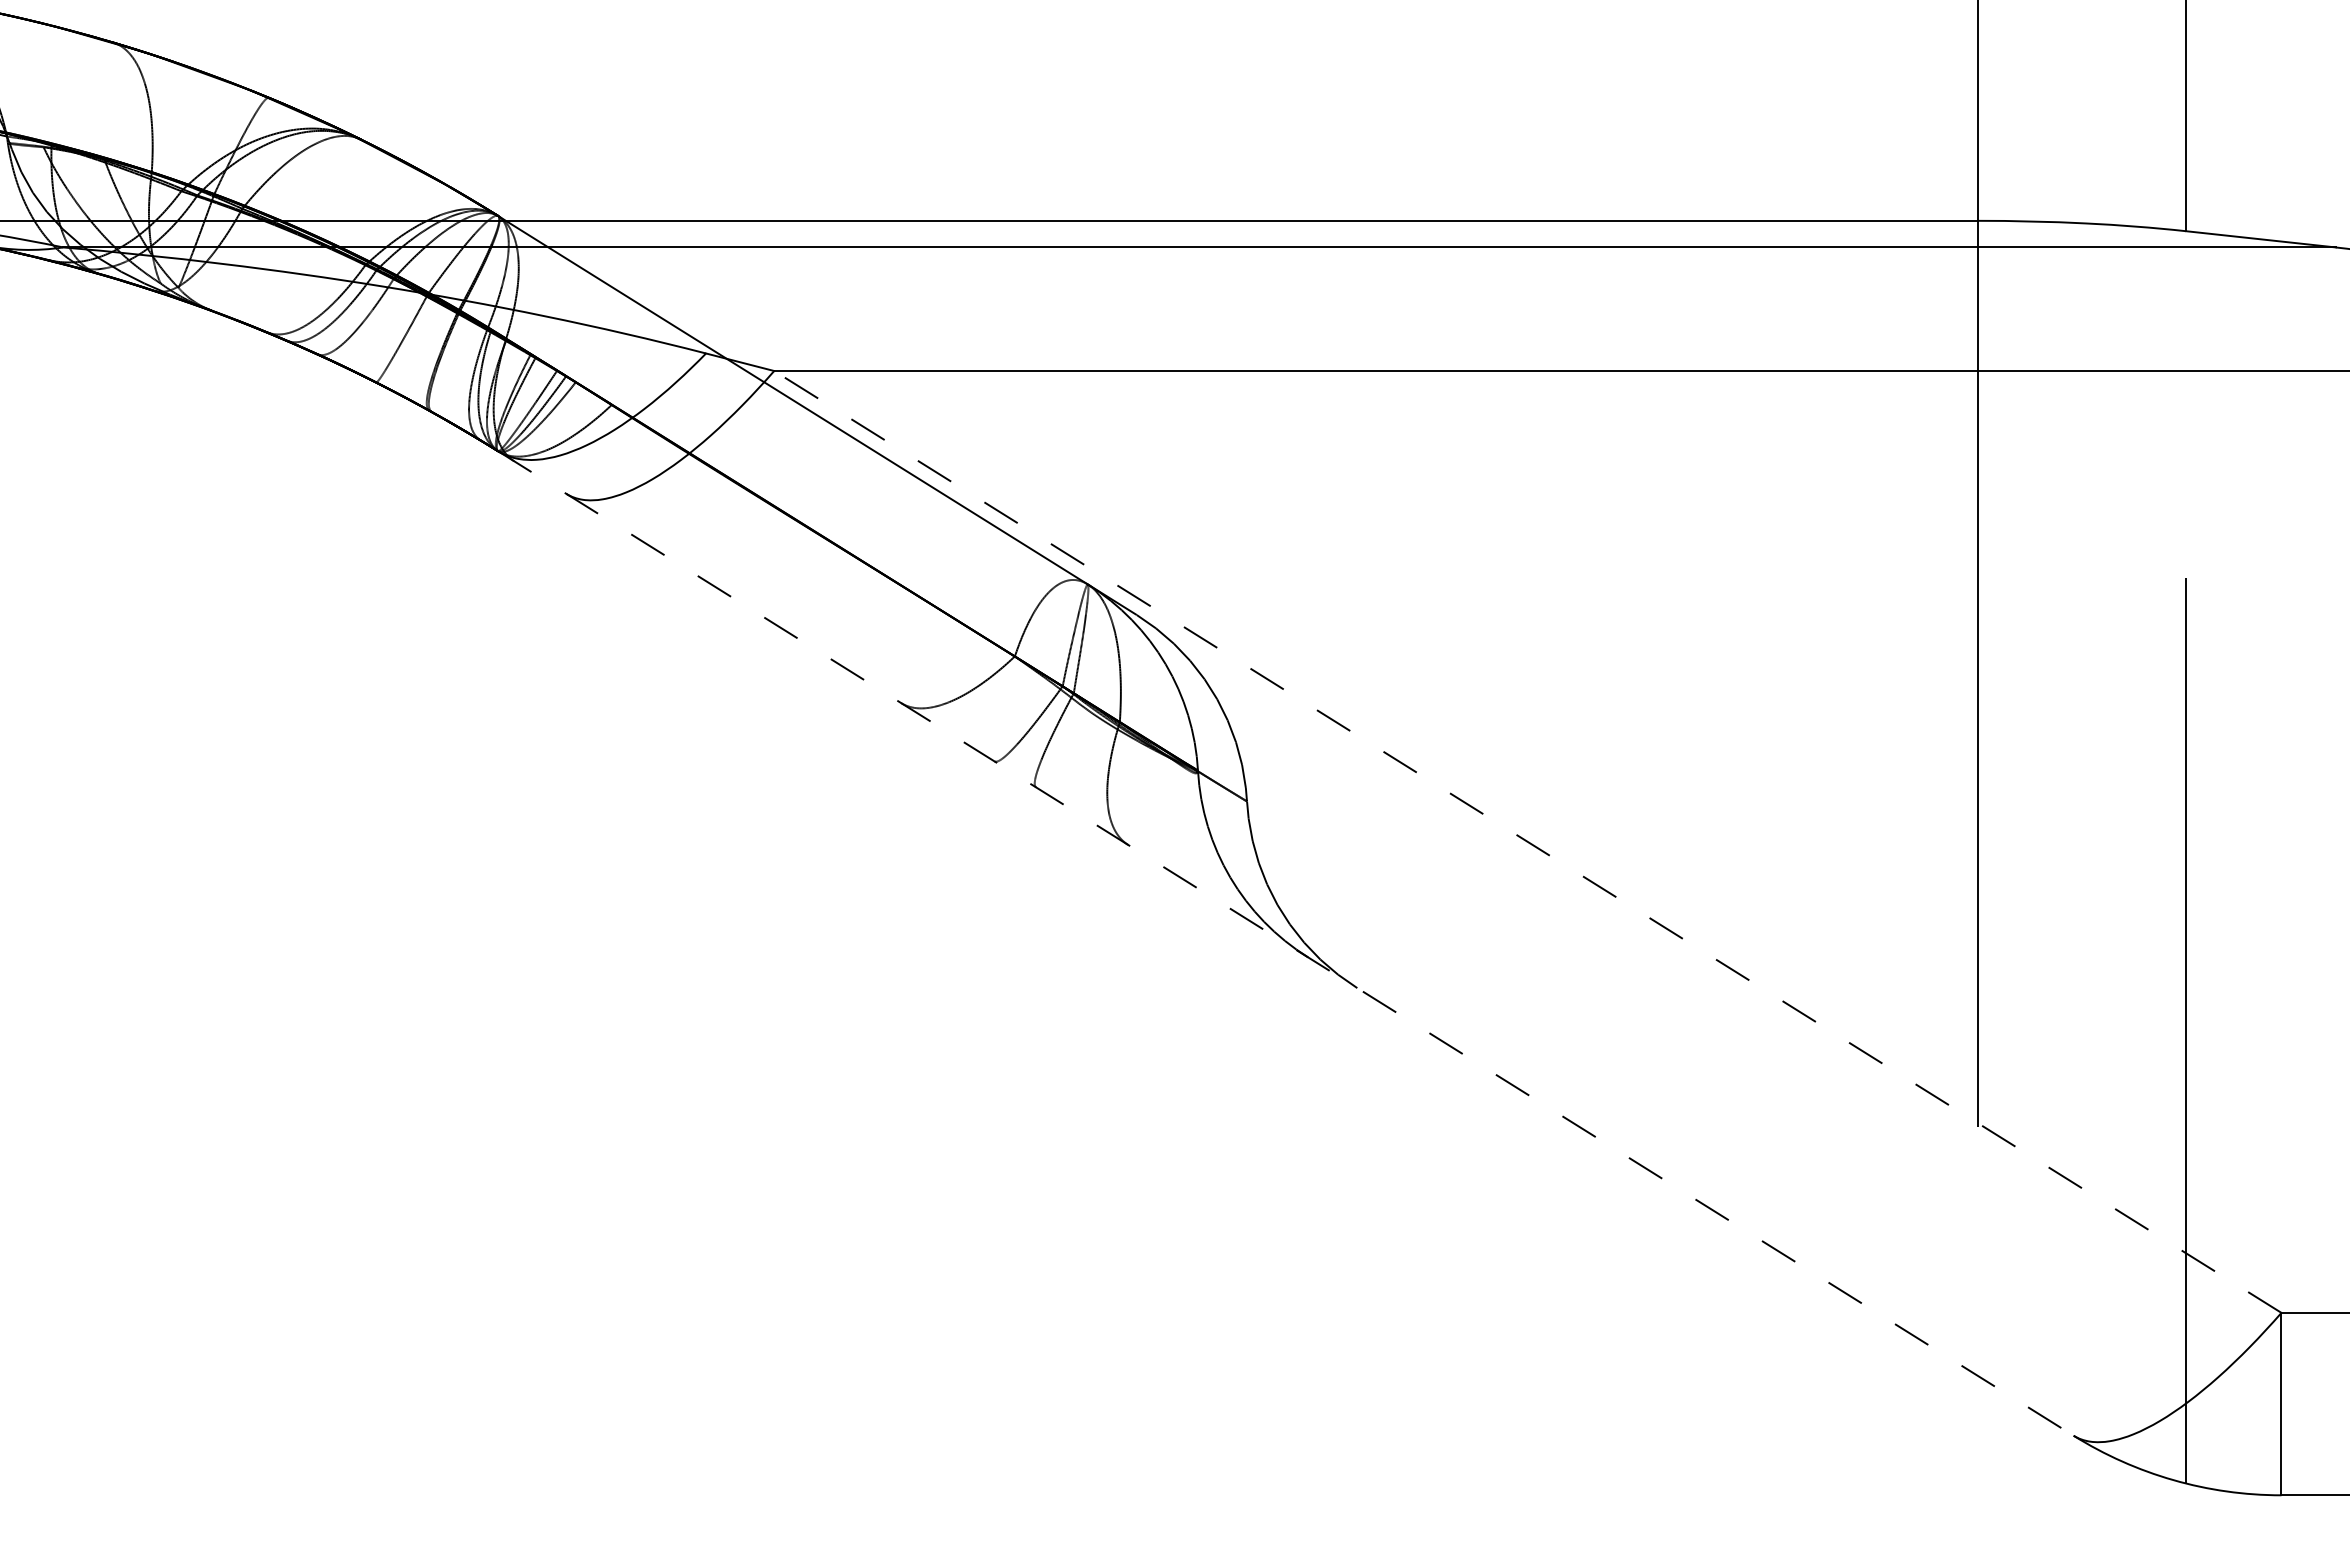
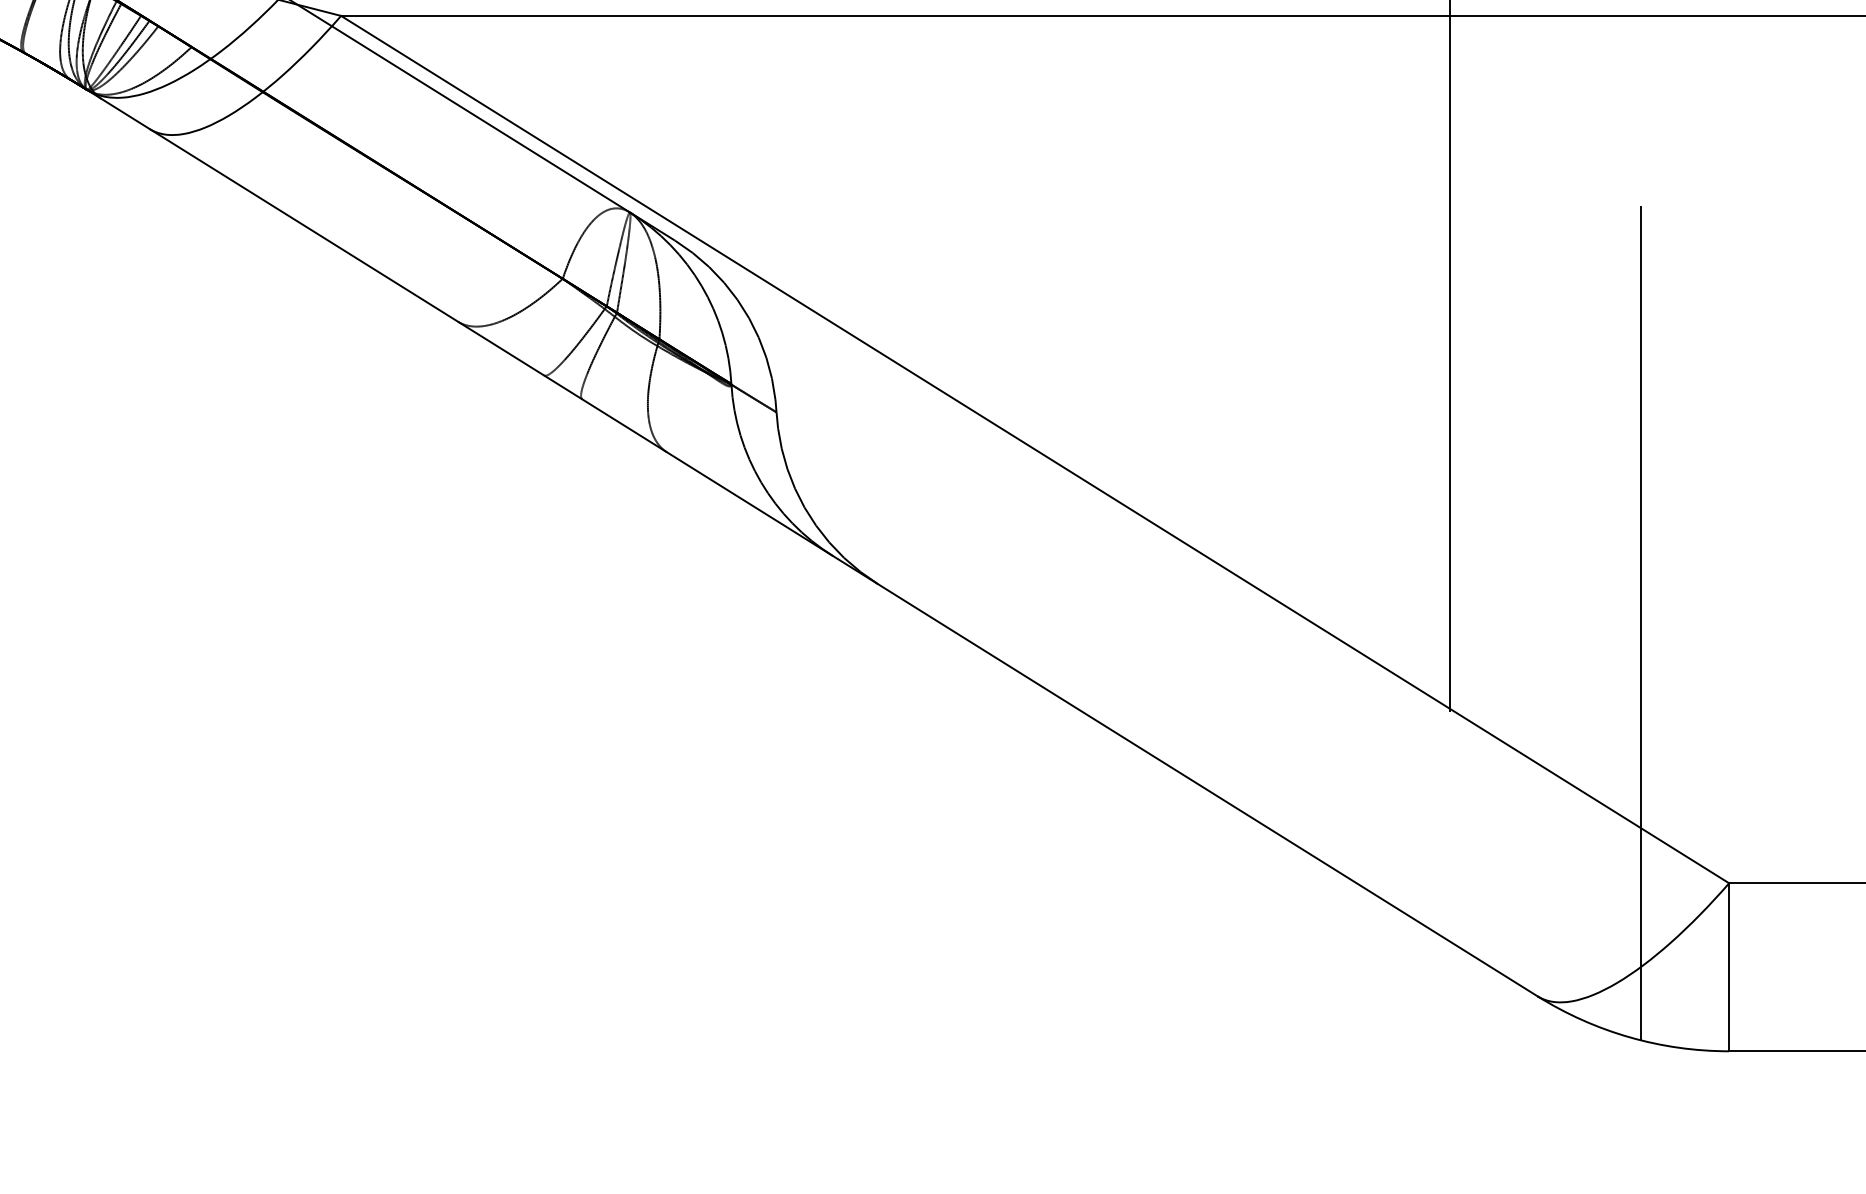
line: (1527, 841) -> (1034, 449), dashed -> solid
line: (1285, 943) -> (811, 543), dashed -> solid

